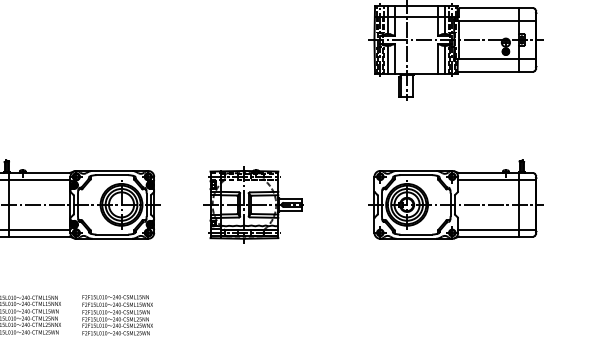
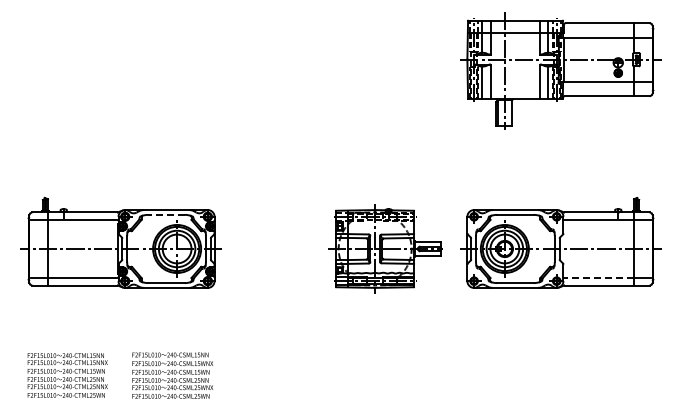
line: (112, 174) -> (166, 214), solid -> dashed
part: (253, 204) -> (385, 248), moved
line: (488, 230) -> (598, 278), solid -> dashed

